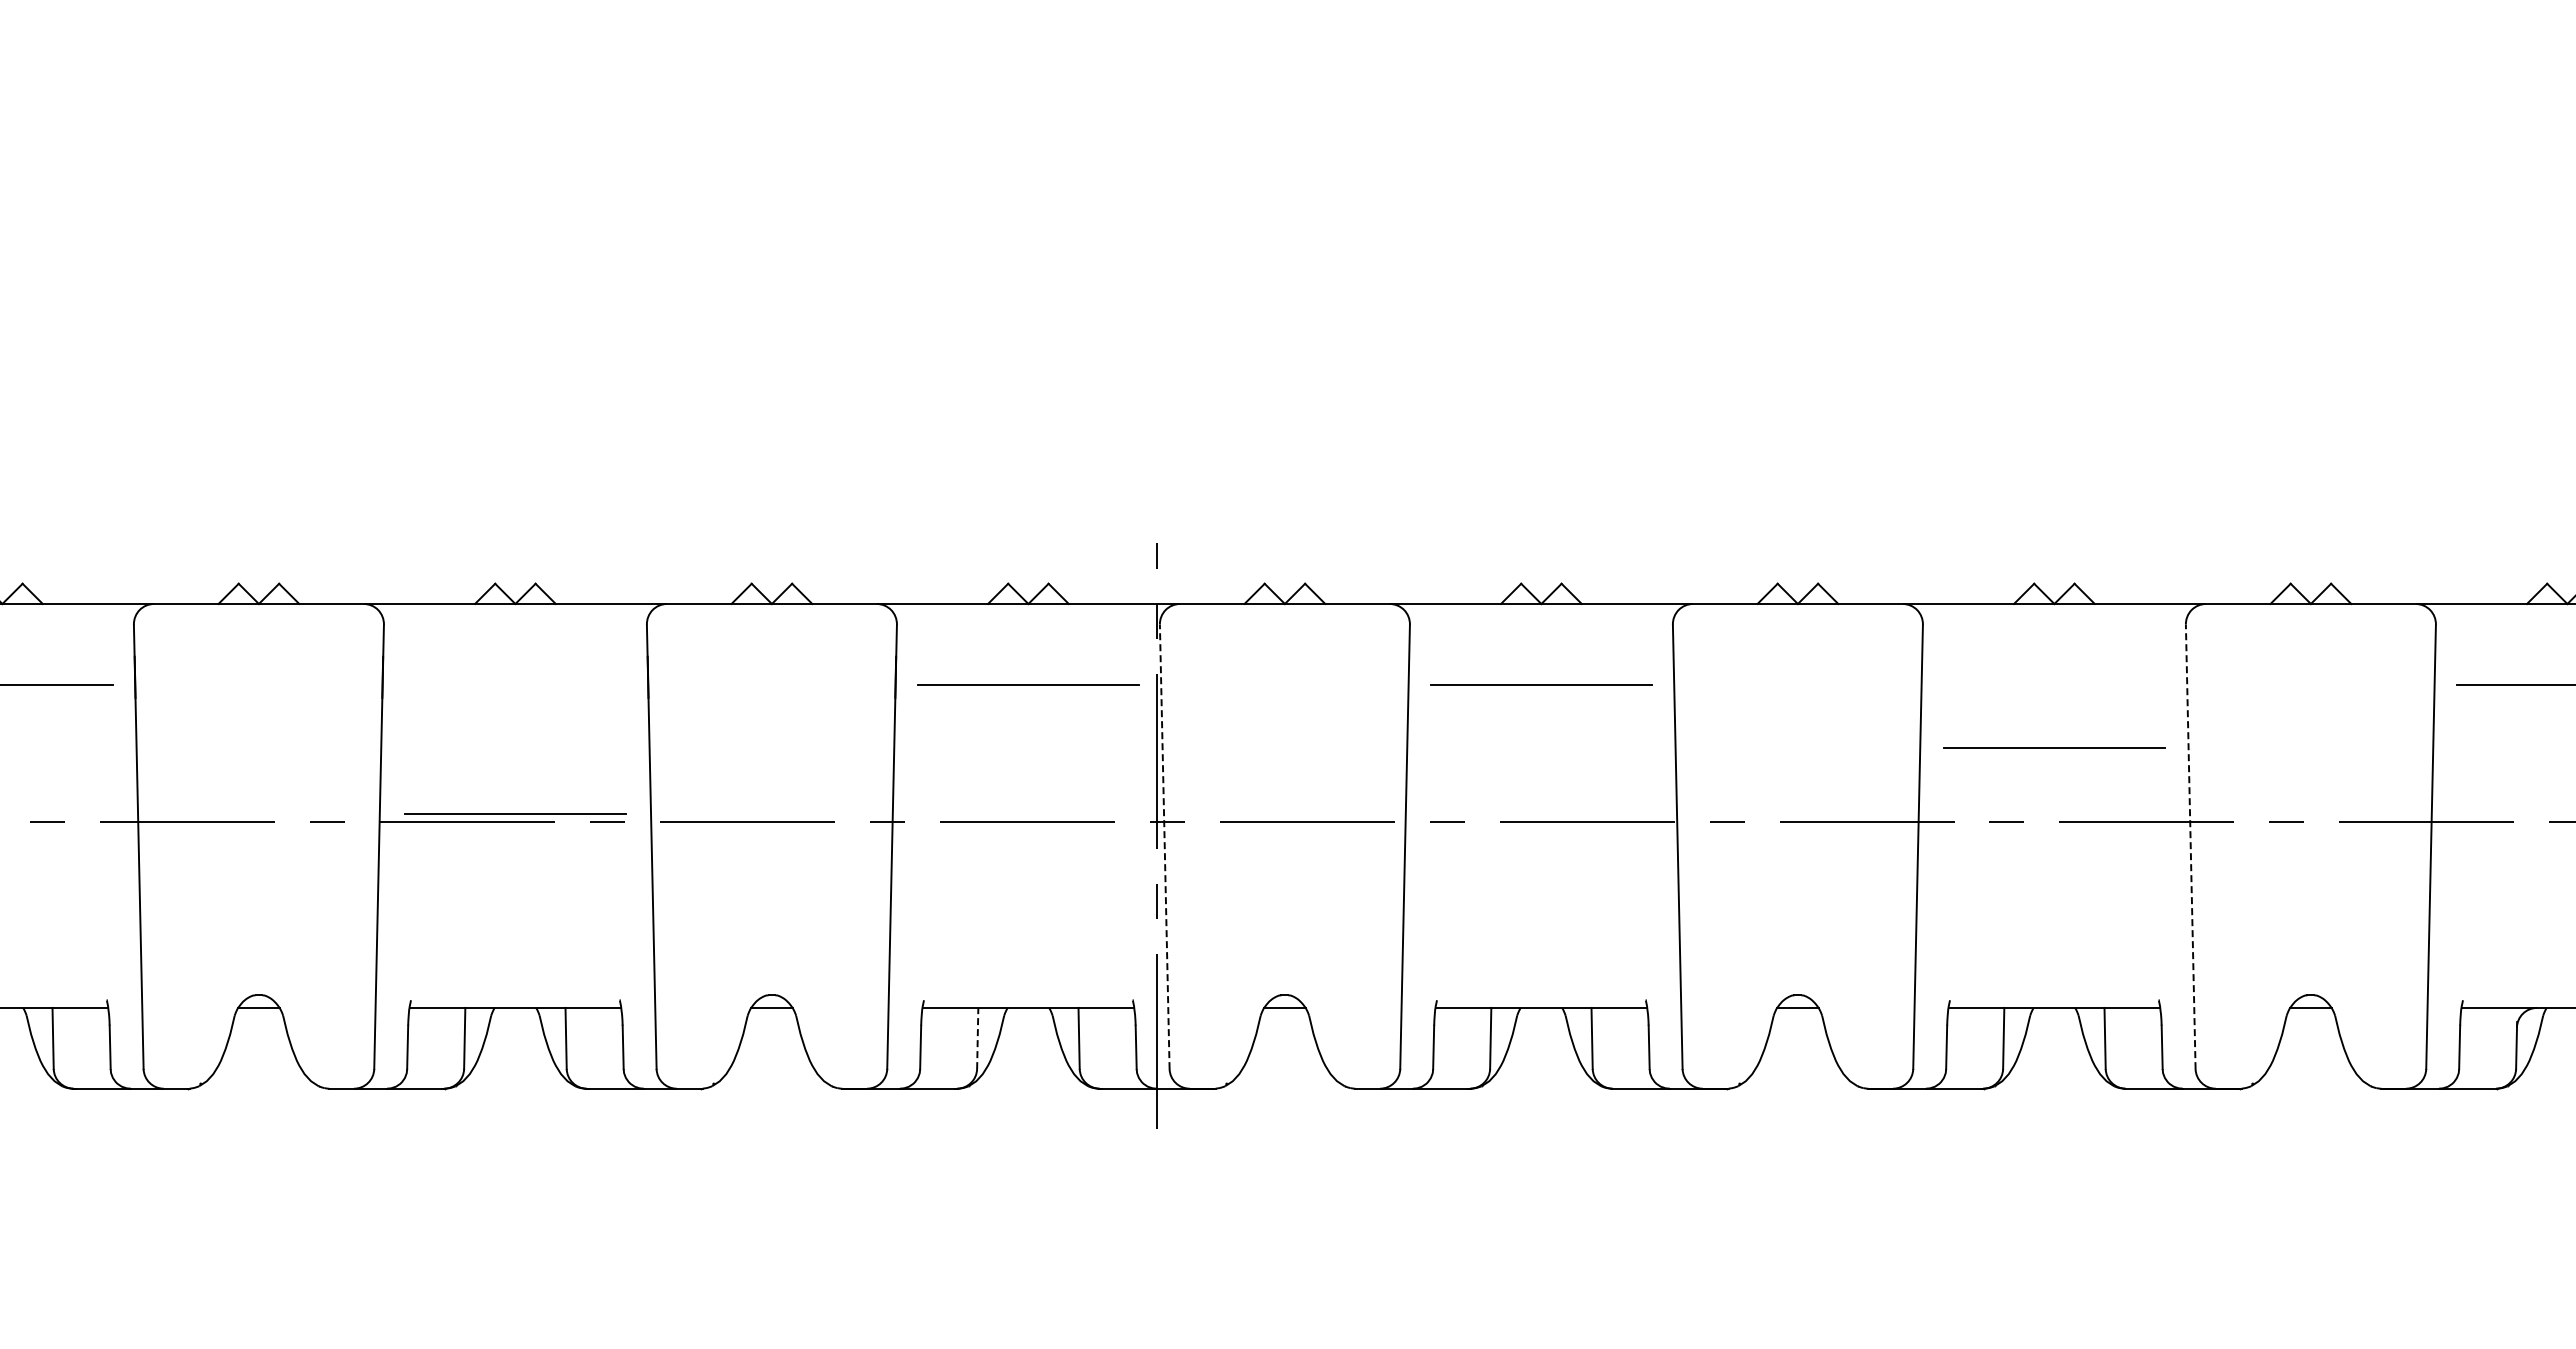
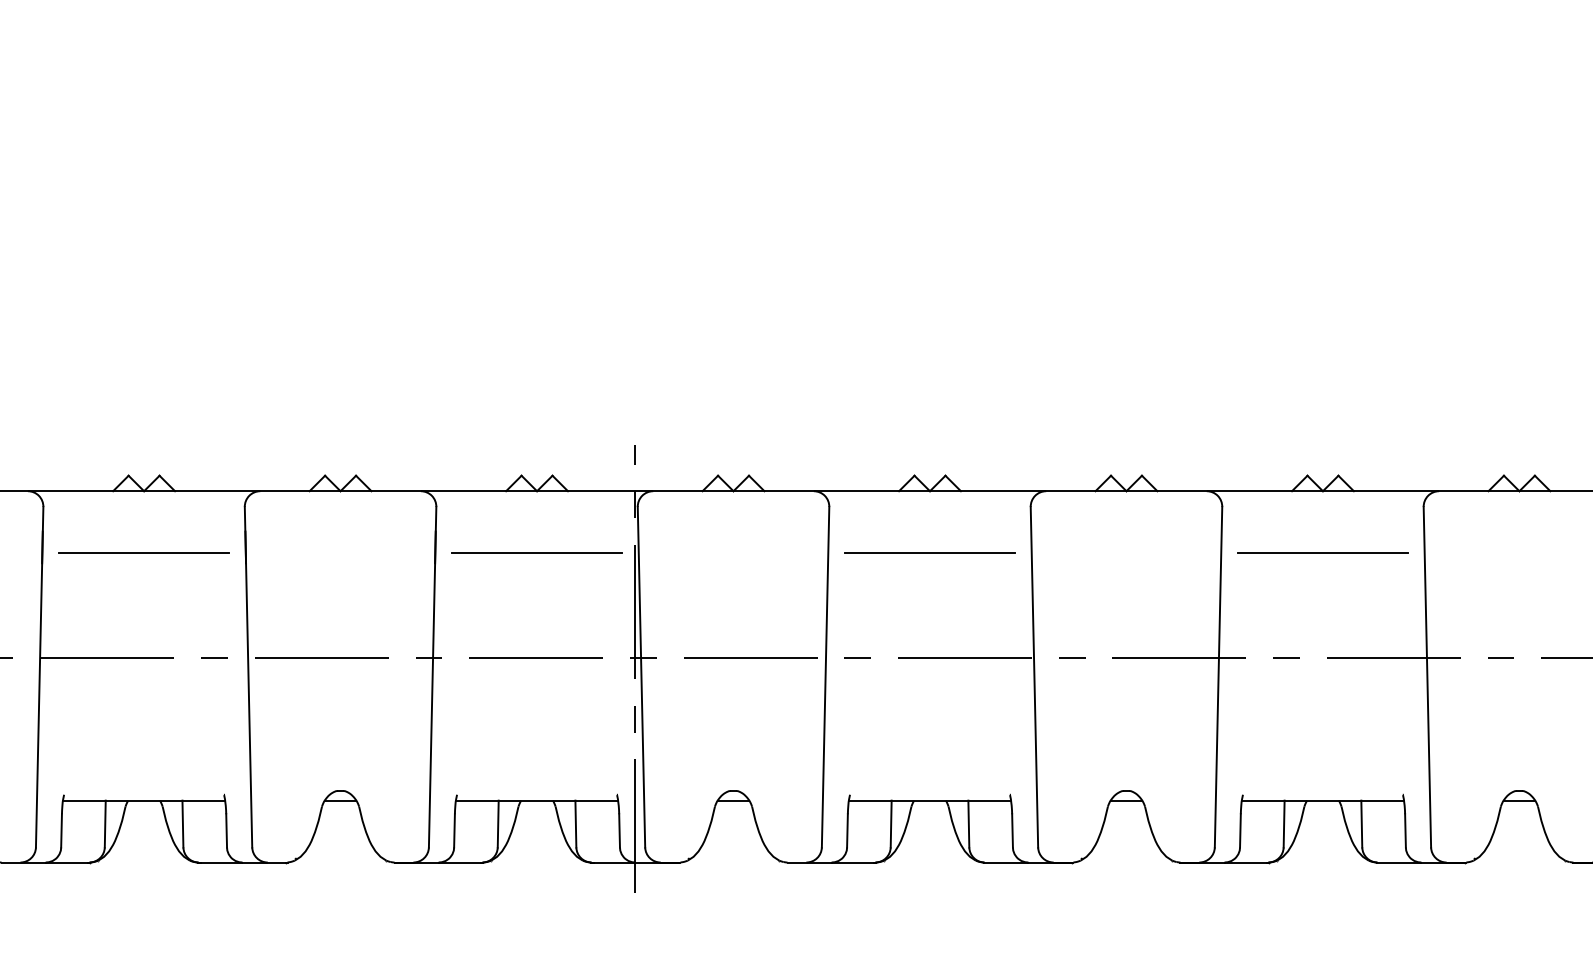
line: (2054, 747) -> (1323, 552), moved
line: (515, 813) -> (144, 552), moved
line: (1164, 846) -> (641, 676), dashed -> solid
line: (2190, 846) -> (1427, 676), dashed -> solid
line: (977, 1038) -> (498, 824), dashed -> solid

